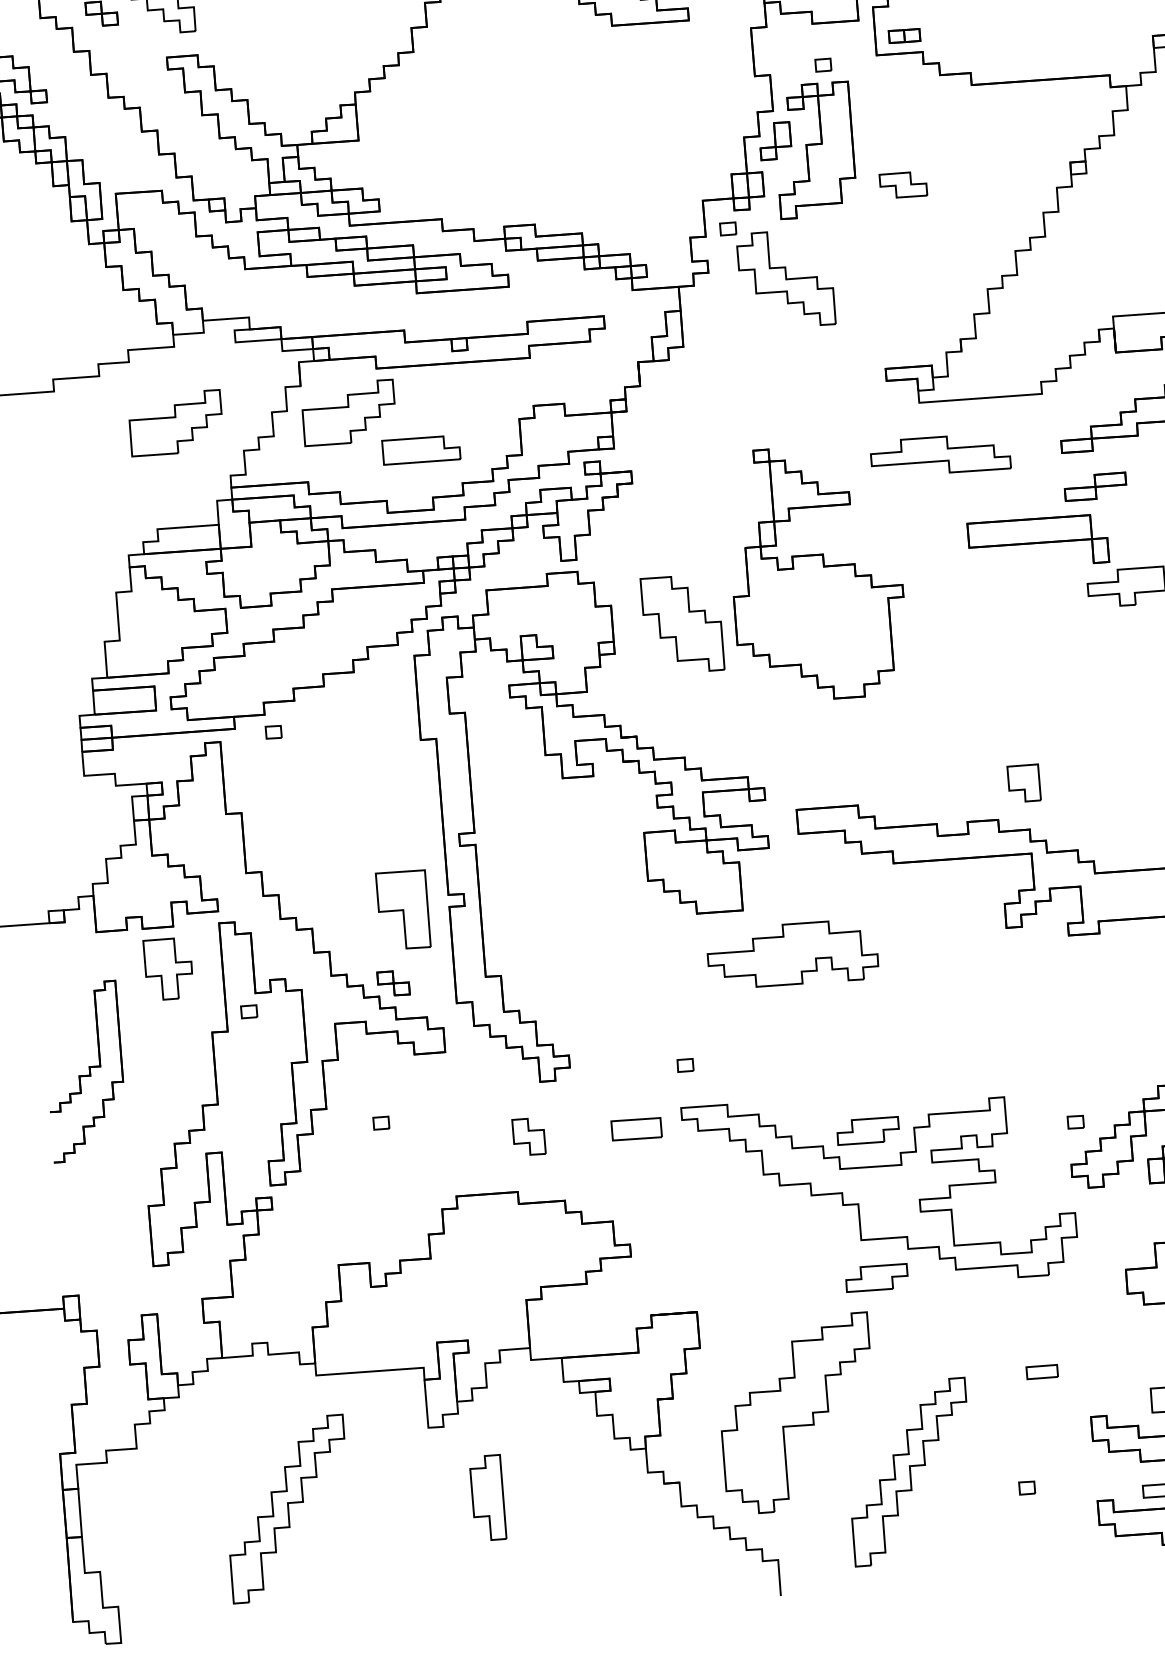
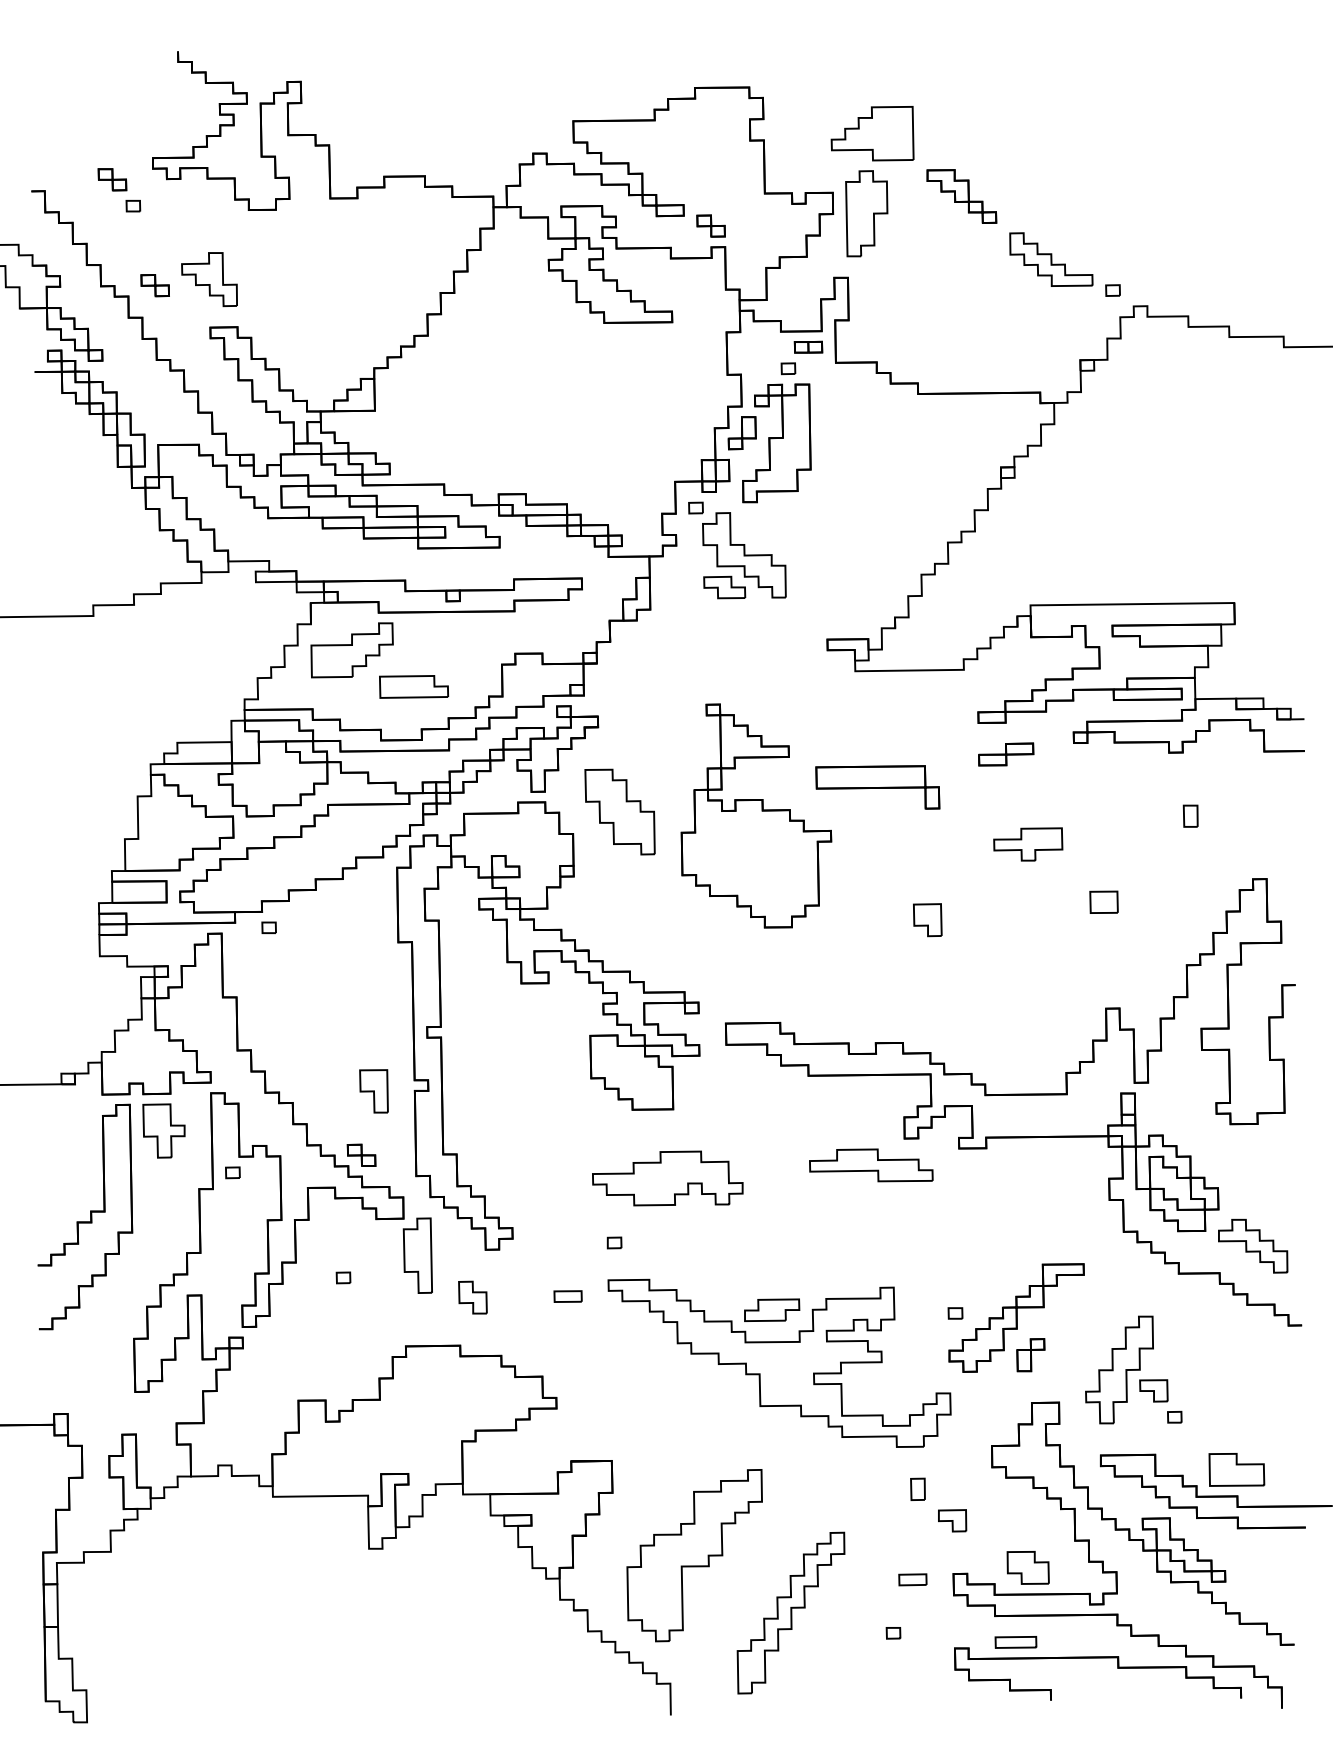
part: (904, 35) -> (808, 346), moved
part: (903, 185) -> (724, 587), moved
part: (175, 423) -> (198, 650), removed
part: (940, 455) -> (871, 1165), moved
part: (1037, 542) -> (877, 787), moved
part: (681, 623) -> (619, 811), moved
part: (1023, 783) -> (927, 920), moved
part: (402, 910) -> (373, 1091), size x0.62
part: (792, 954) -> (667, 1178), moved
part: (85, 1071) -> (85, 1216), size x1.43
part: (635, 1129) -> (567, 1296), size x0.62
part: (877, 1277) -> (772, 1439), removed
part: (1044, 1322) -> (917, 1488), added
part: (1086, 1356) -> (952, 1520), added
part: (1041, 1371) -> (912, 1579), moved
part: (487, 1497) -> (417, 1255), moved
part: (287, 1508) -> (240, 1612), removed

